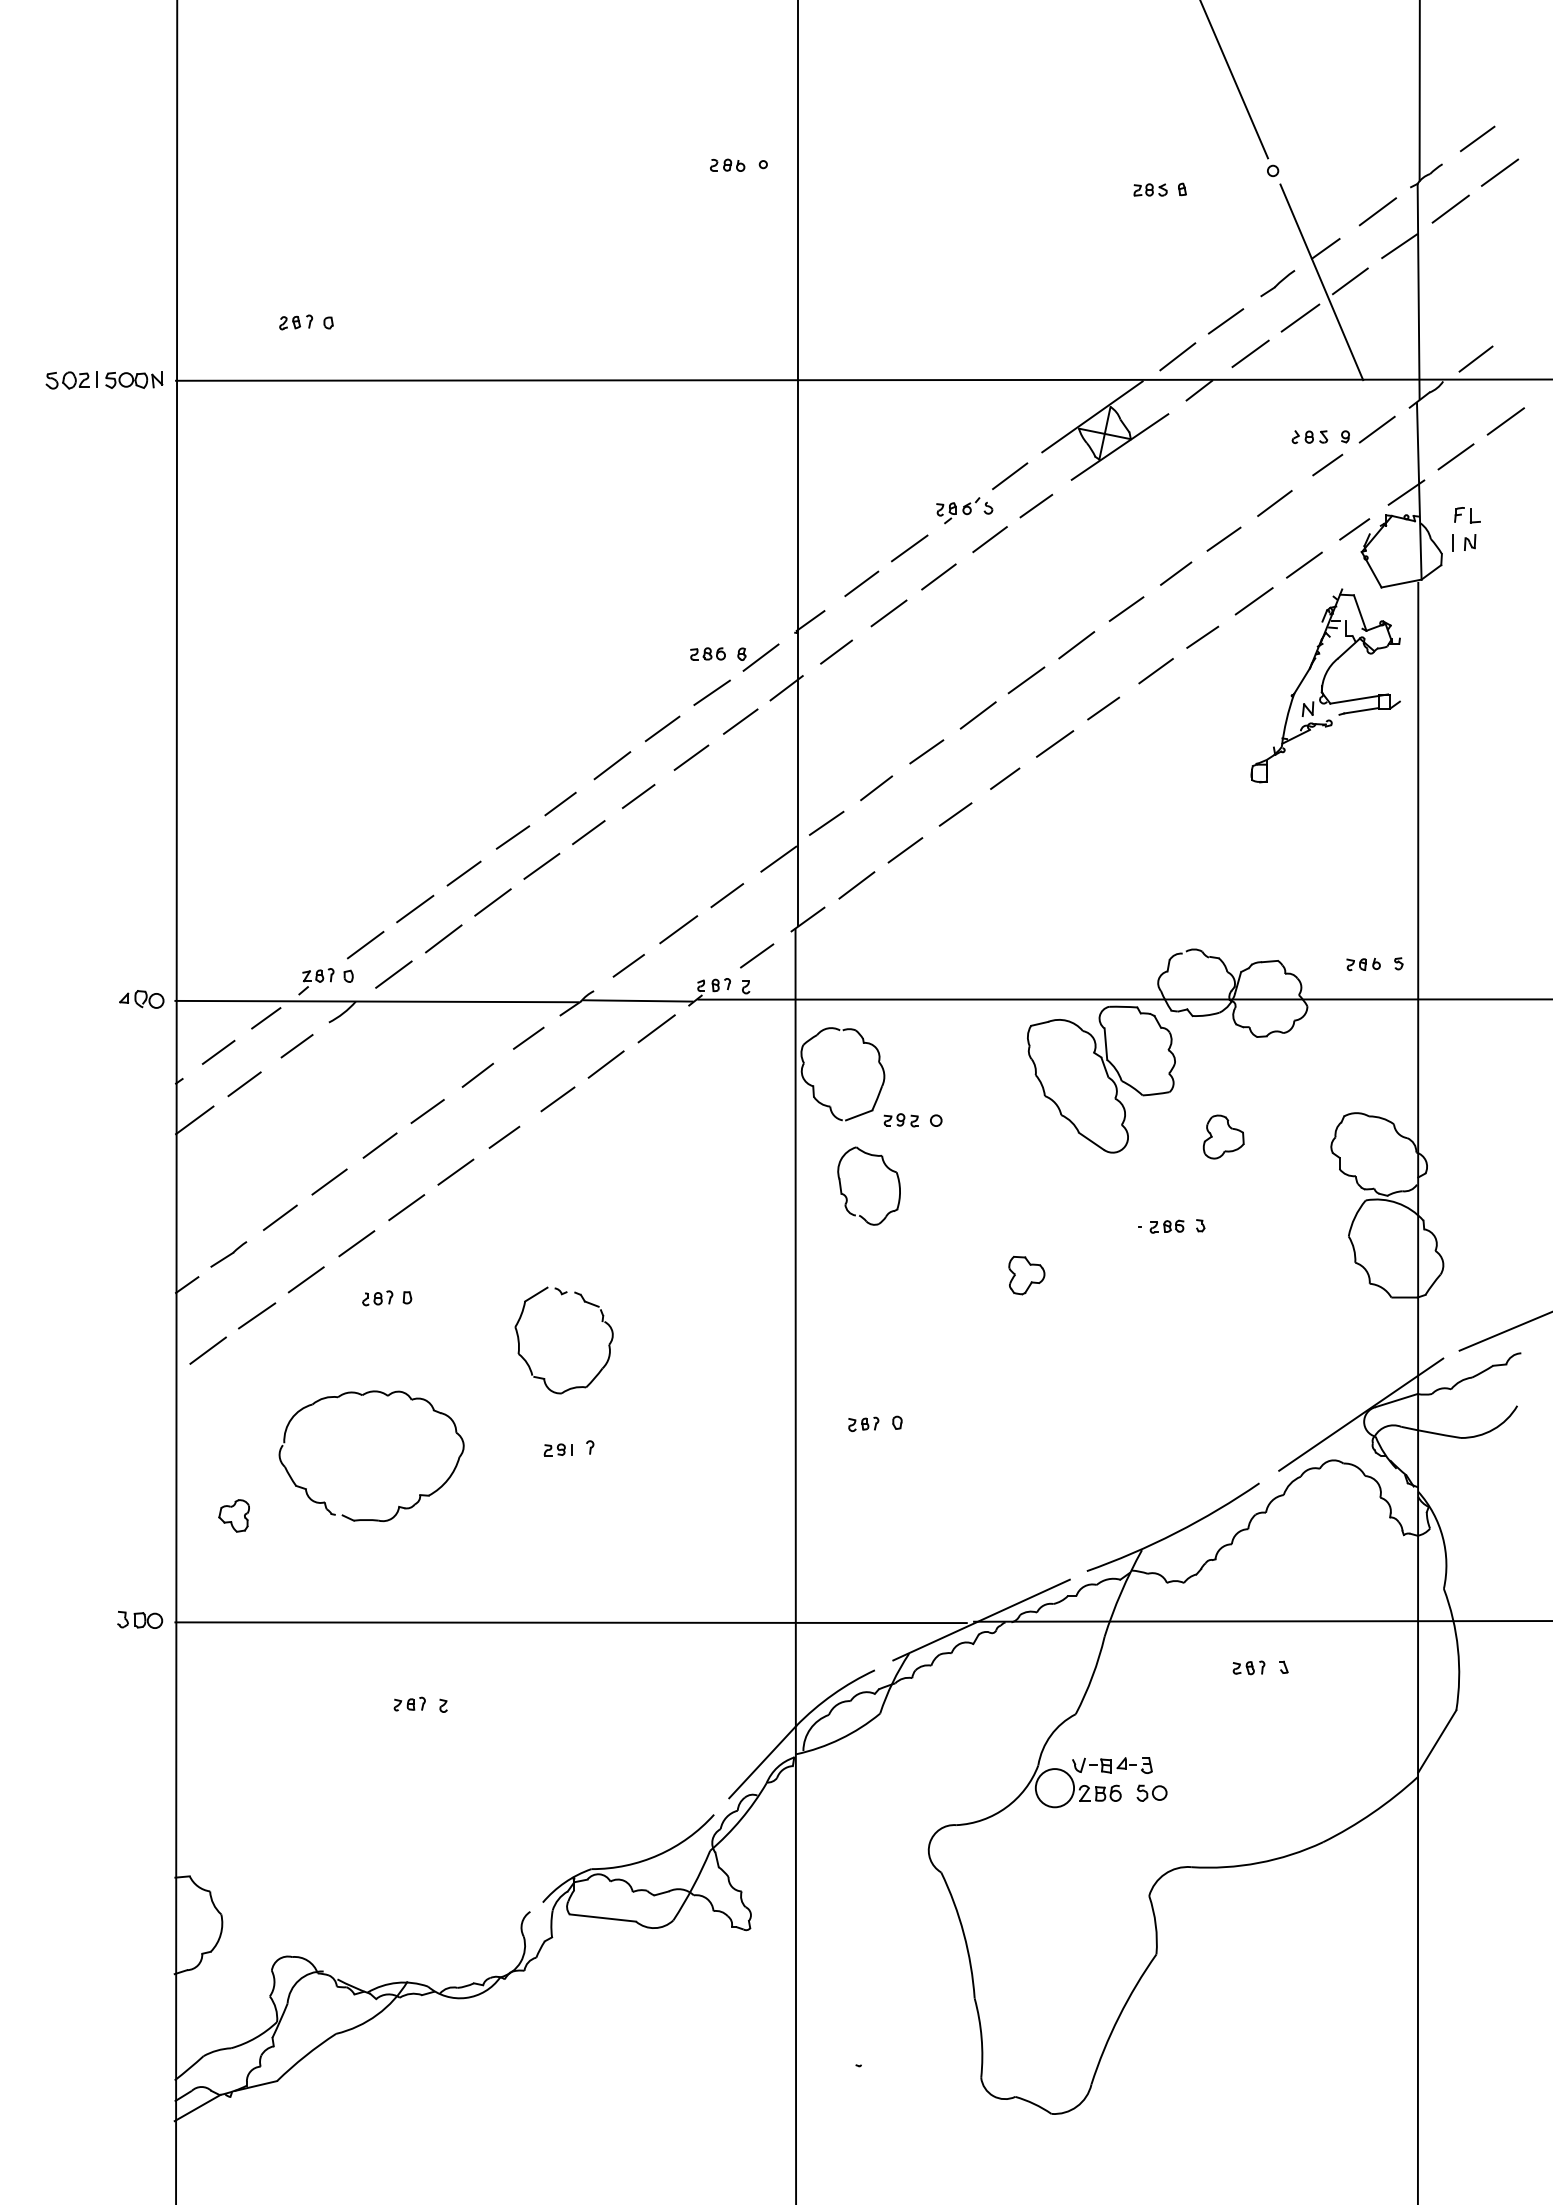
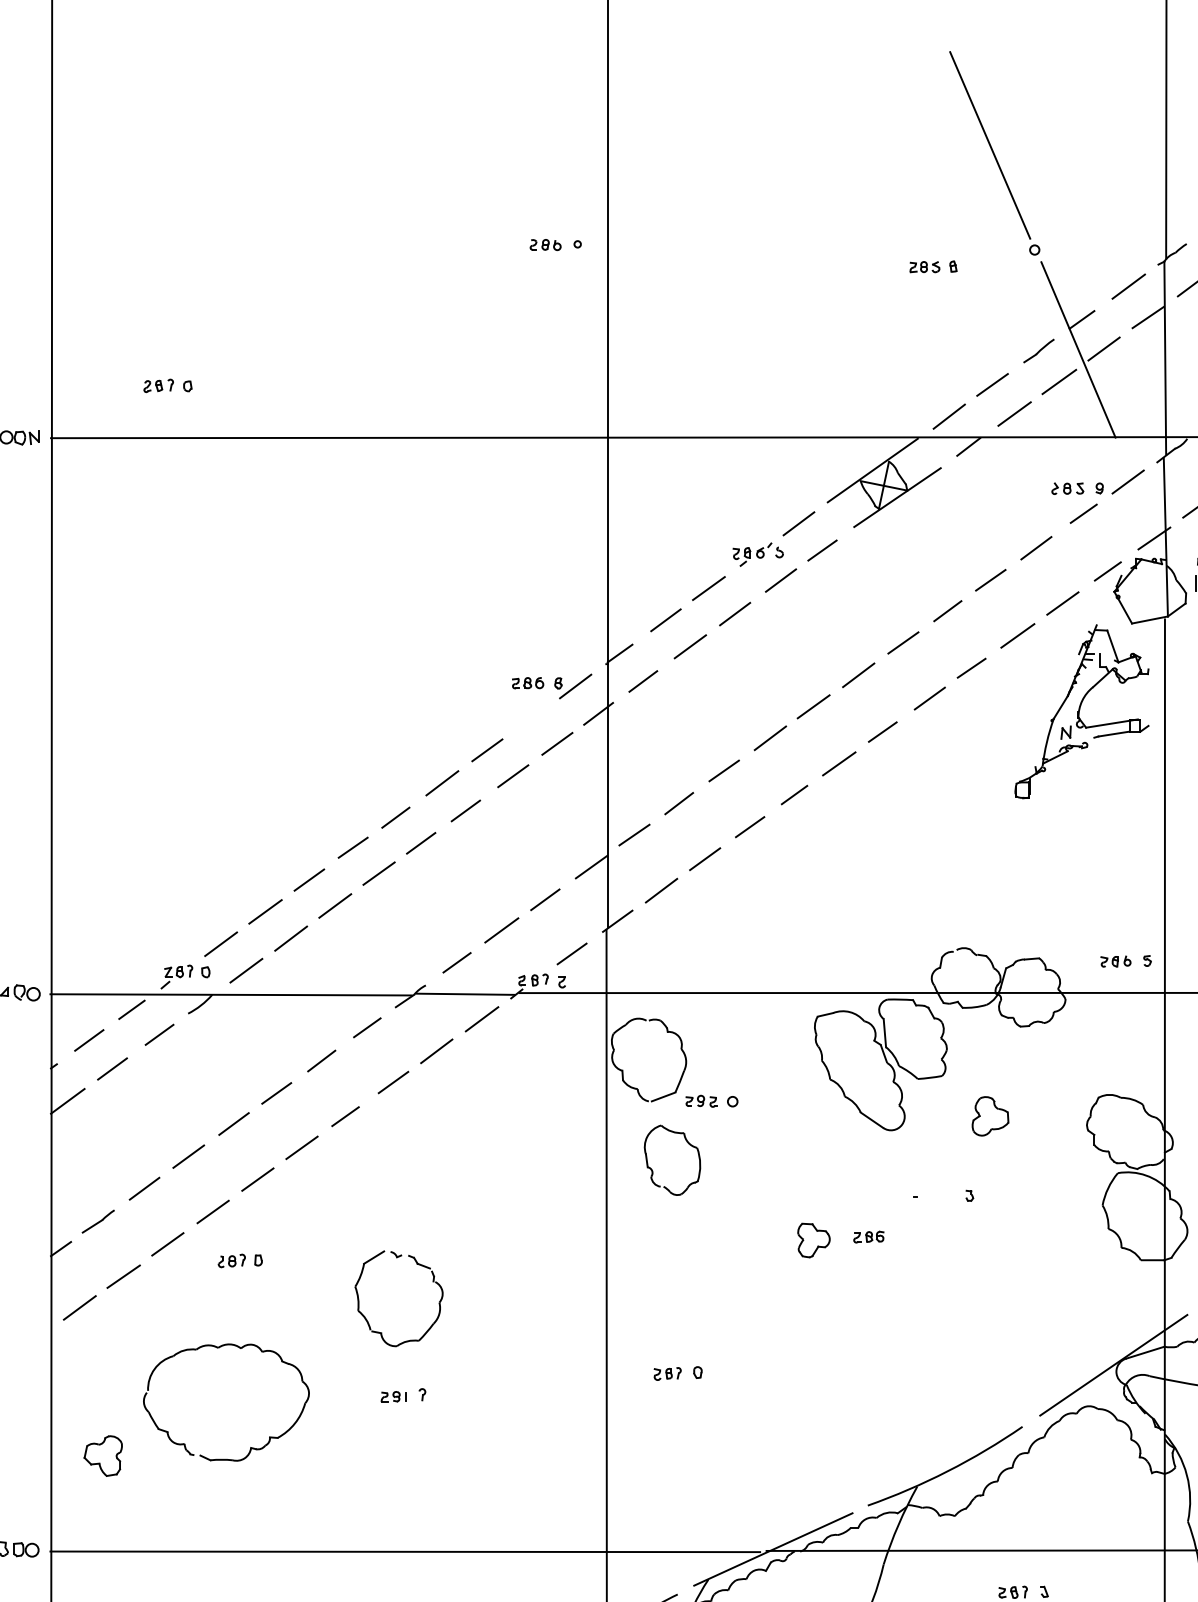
line: (711, 692) -> (531, 717), removed
part: (1166, 1226) -> (868, 1236), moved
part: (233, 1515) -> (102, 1455), size x1.4

